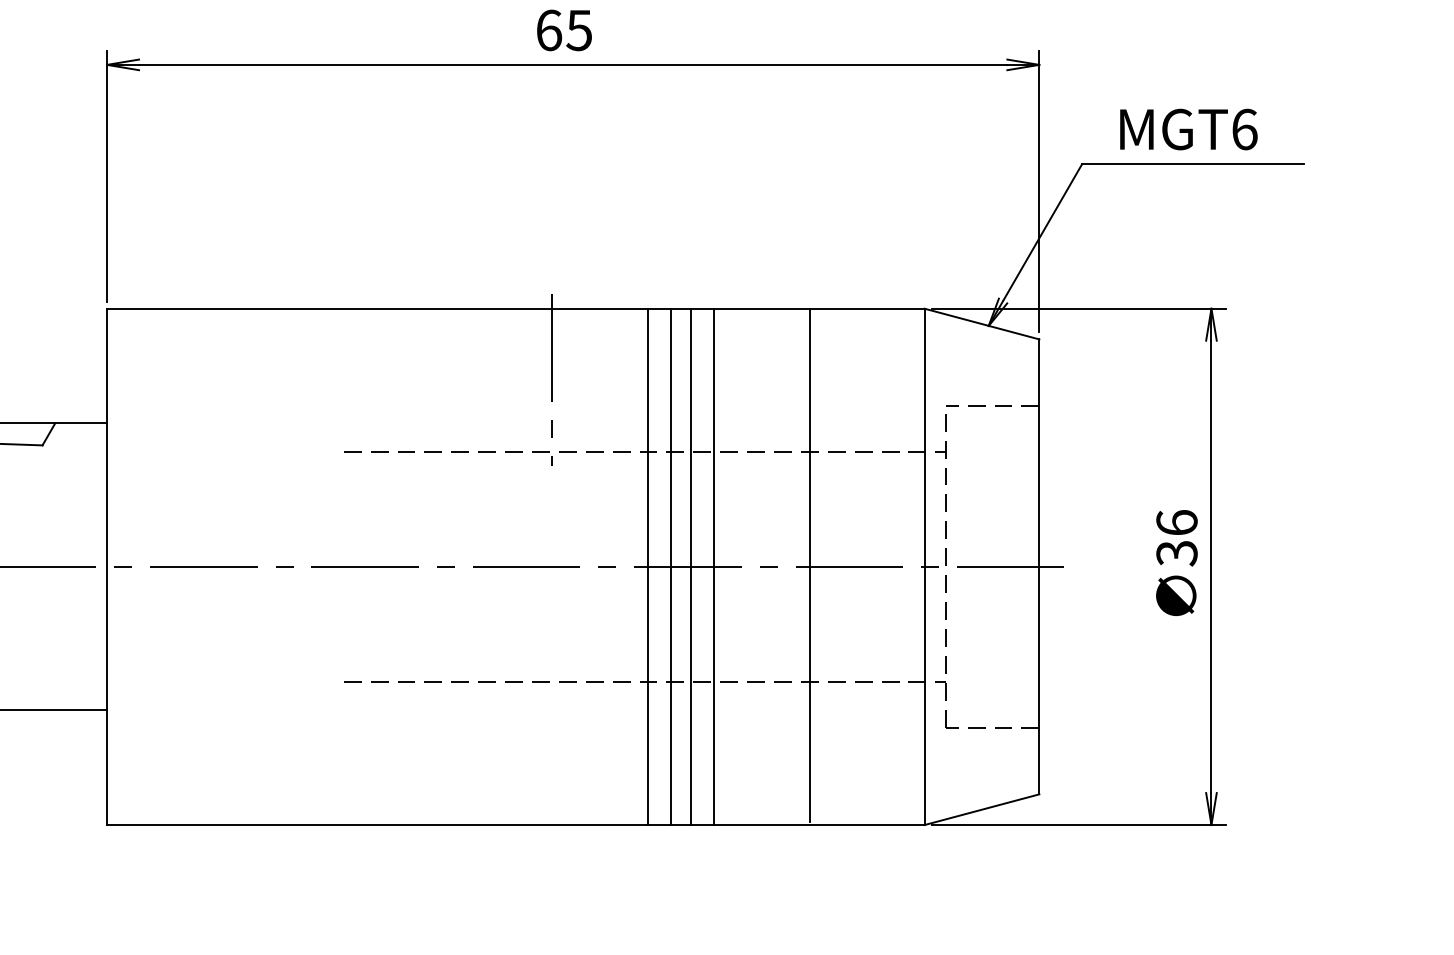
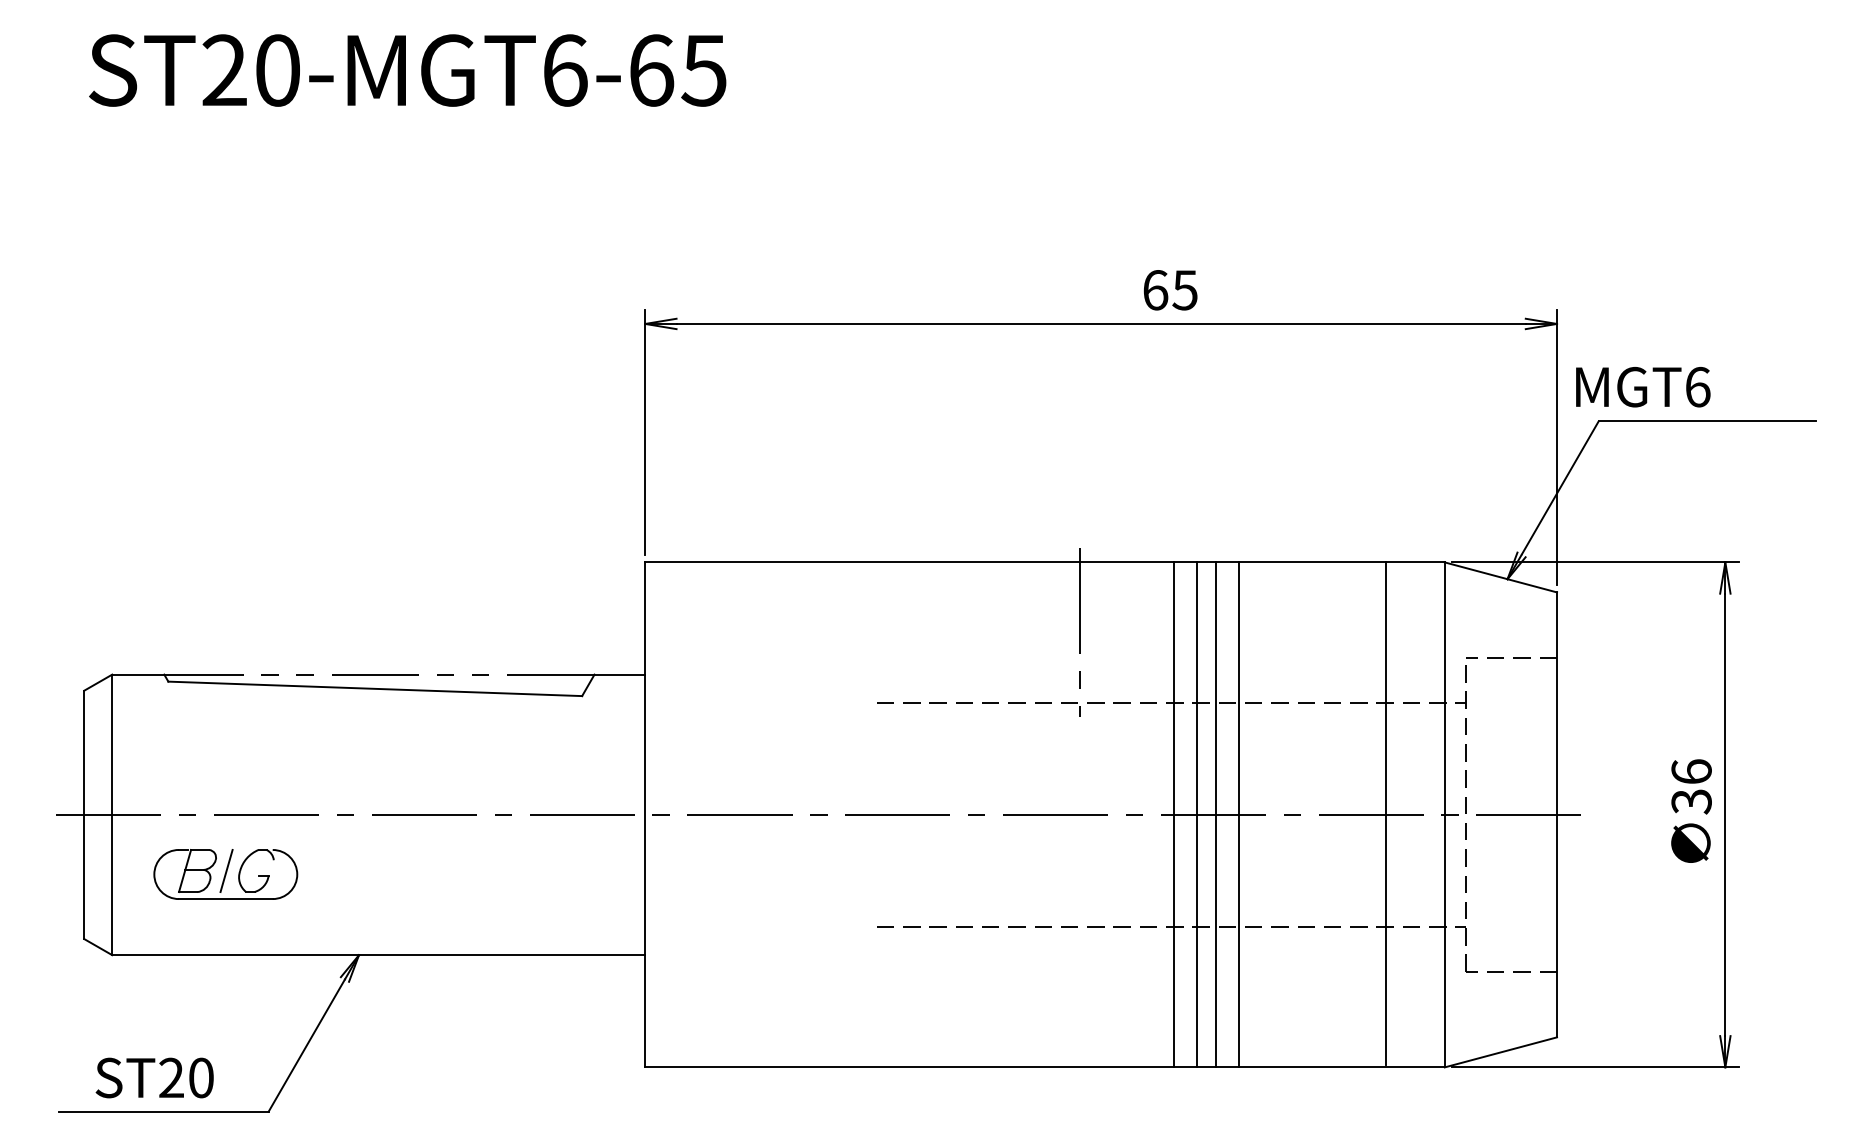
text: (564, 30) -> (1170, 290), moved
text: (1189, 129) -> (1643, 387), moved
line: (809, 565) -> (1385, 813), moved

